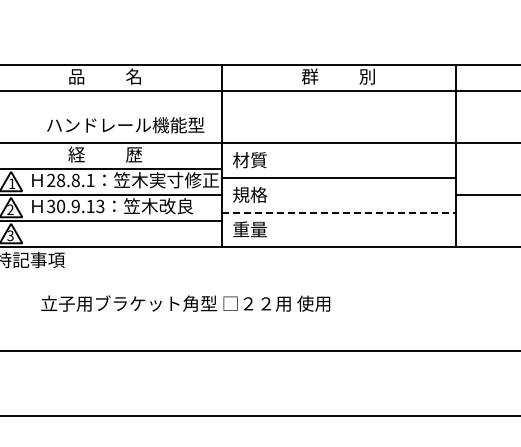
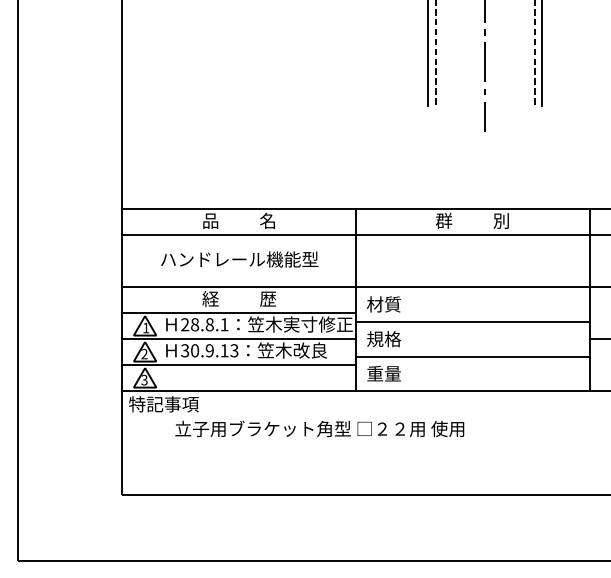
text: (125, 125) -> (239, 259), moved
line: (339, 212) -> (473, 356), dashed -> solid
text: (185, 303) -> (319, 428), moved

